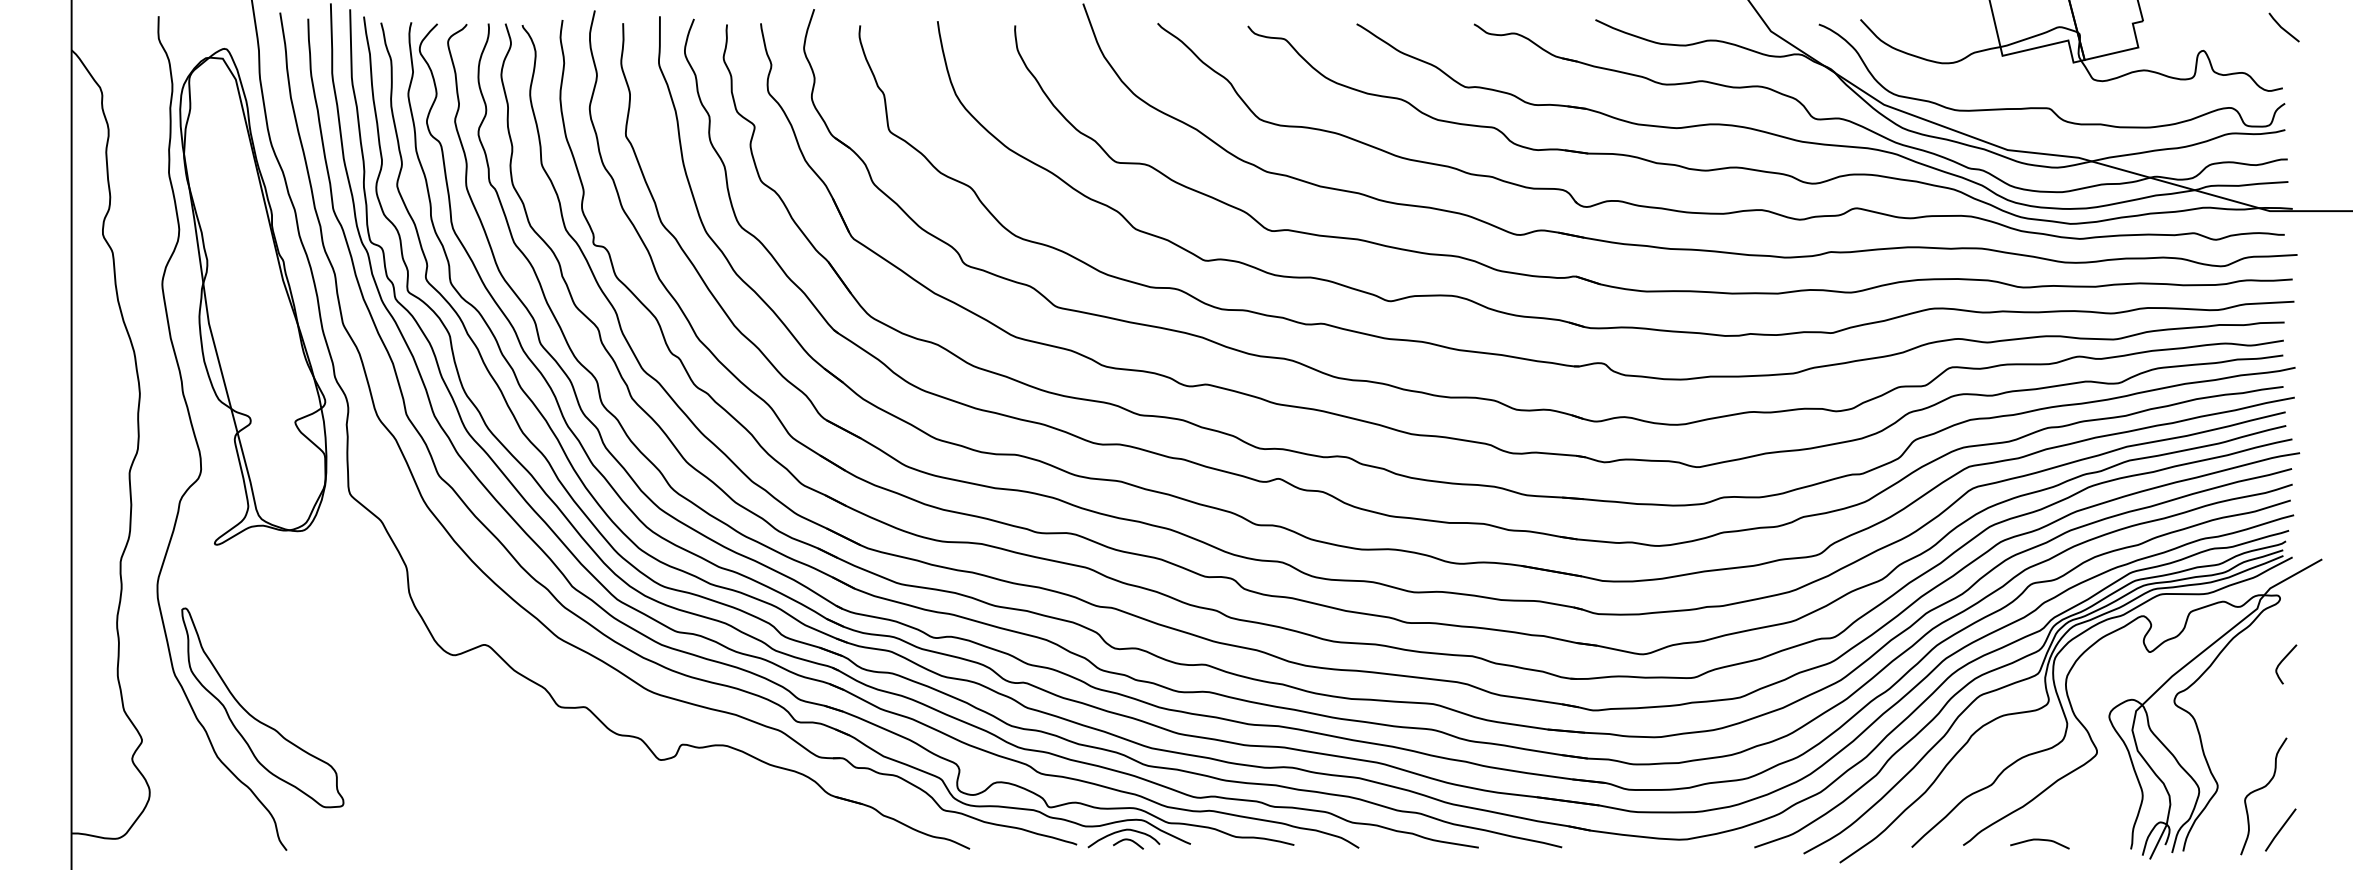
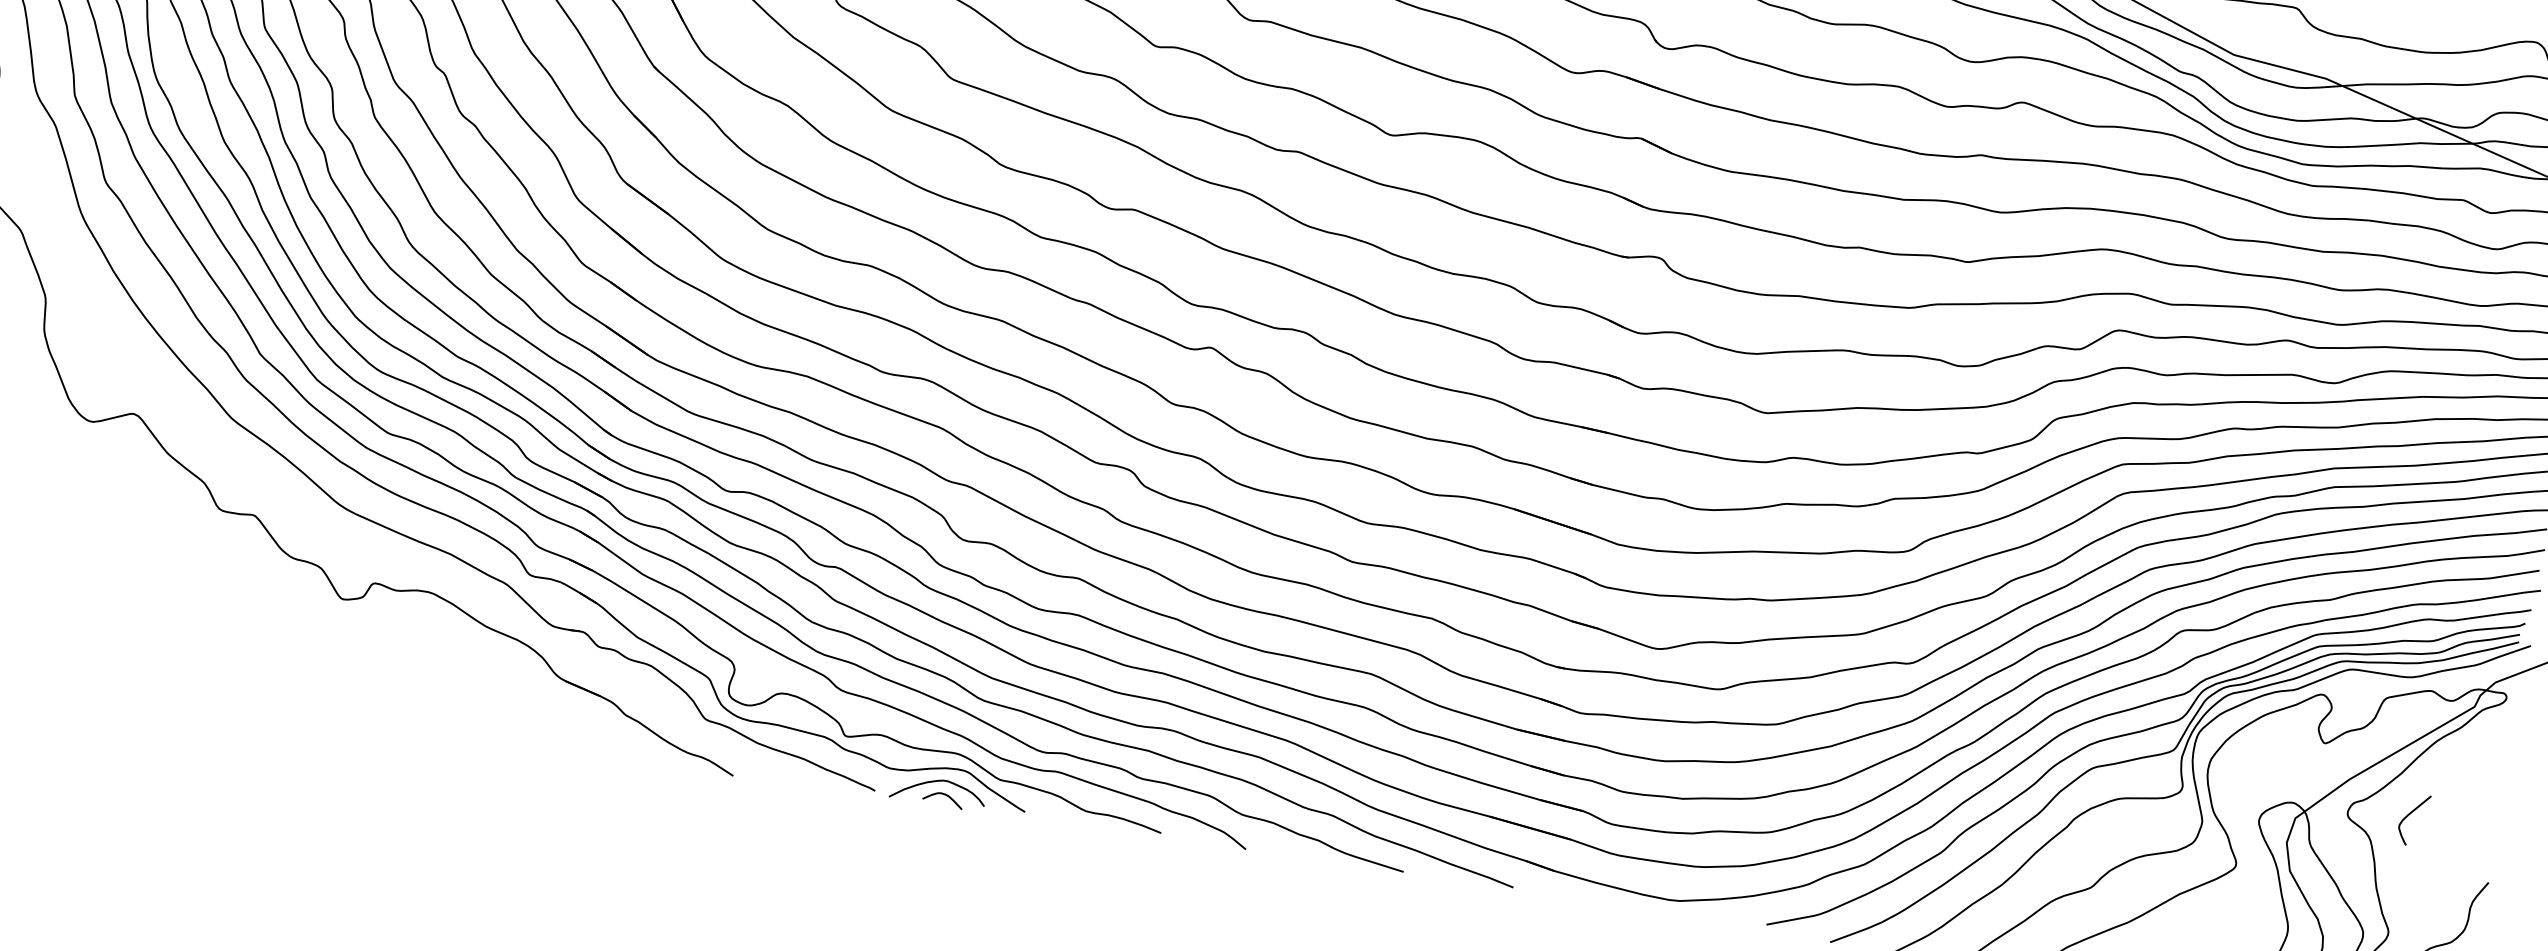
curve: (2283, 660) -> (2410, 814), moved

